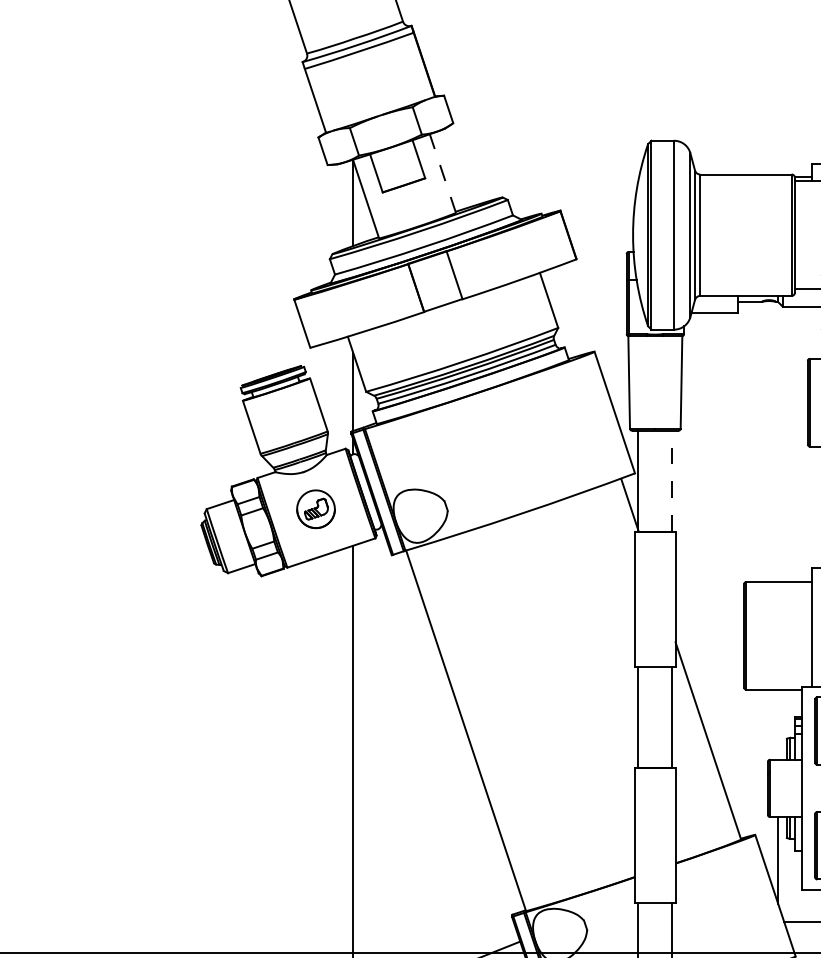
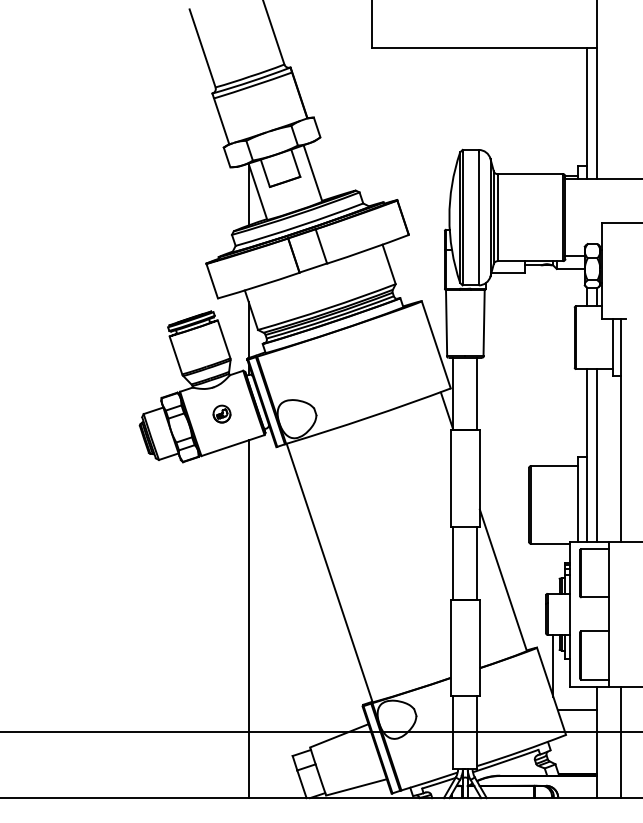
line: (443, 173) -> (313, 173), dashed -> solid
line: (672, 480) -> (477, 393), dashed -> solid
part: (315, 508) -> (221, 413), size x0.62

